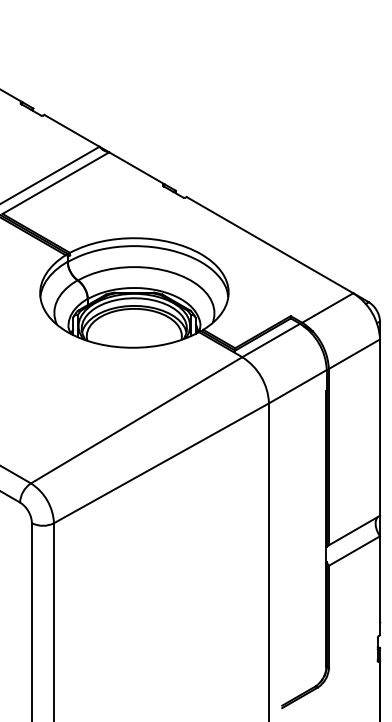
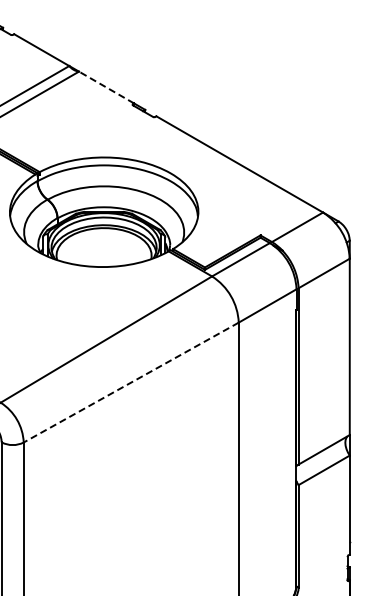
line: (136, 168) -> (106, 87), solid -> dashed
line: (161, 463) -> (131, 382), solid -> dashed

